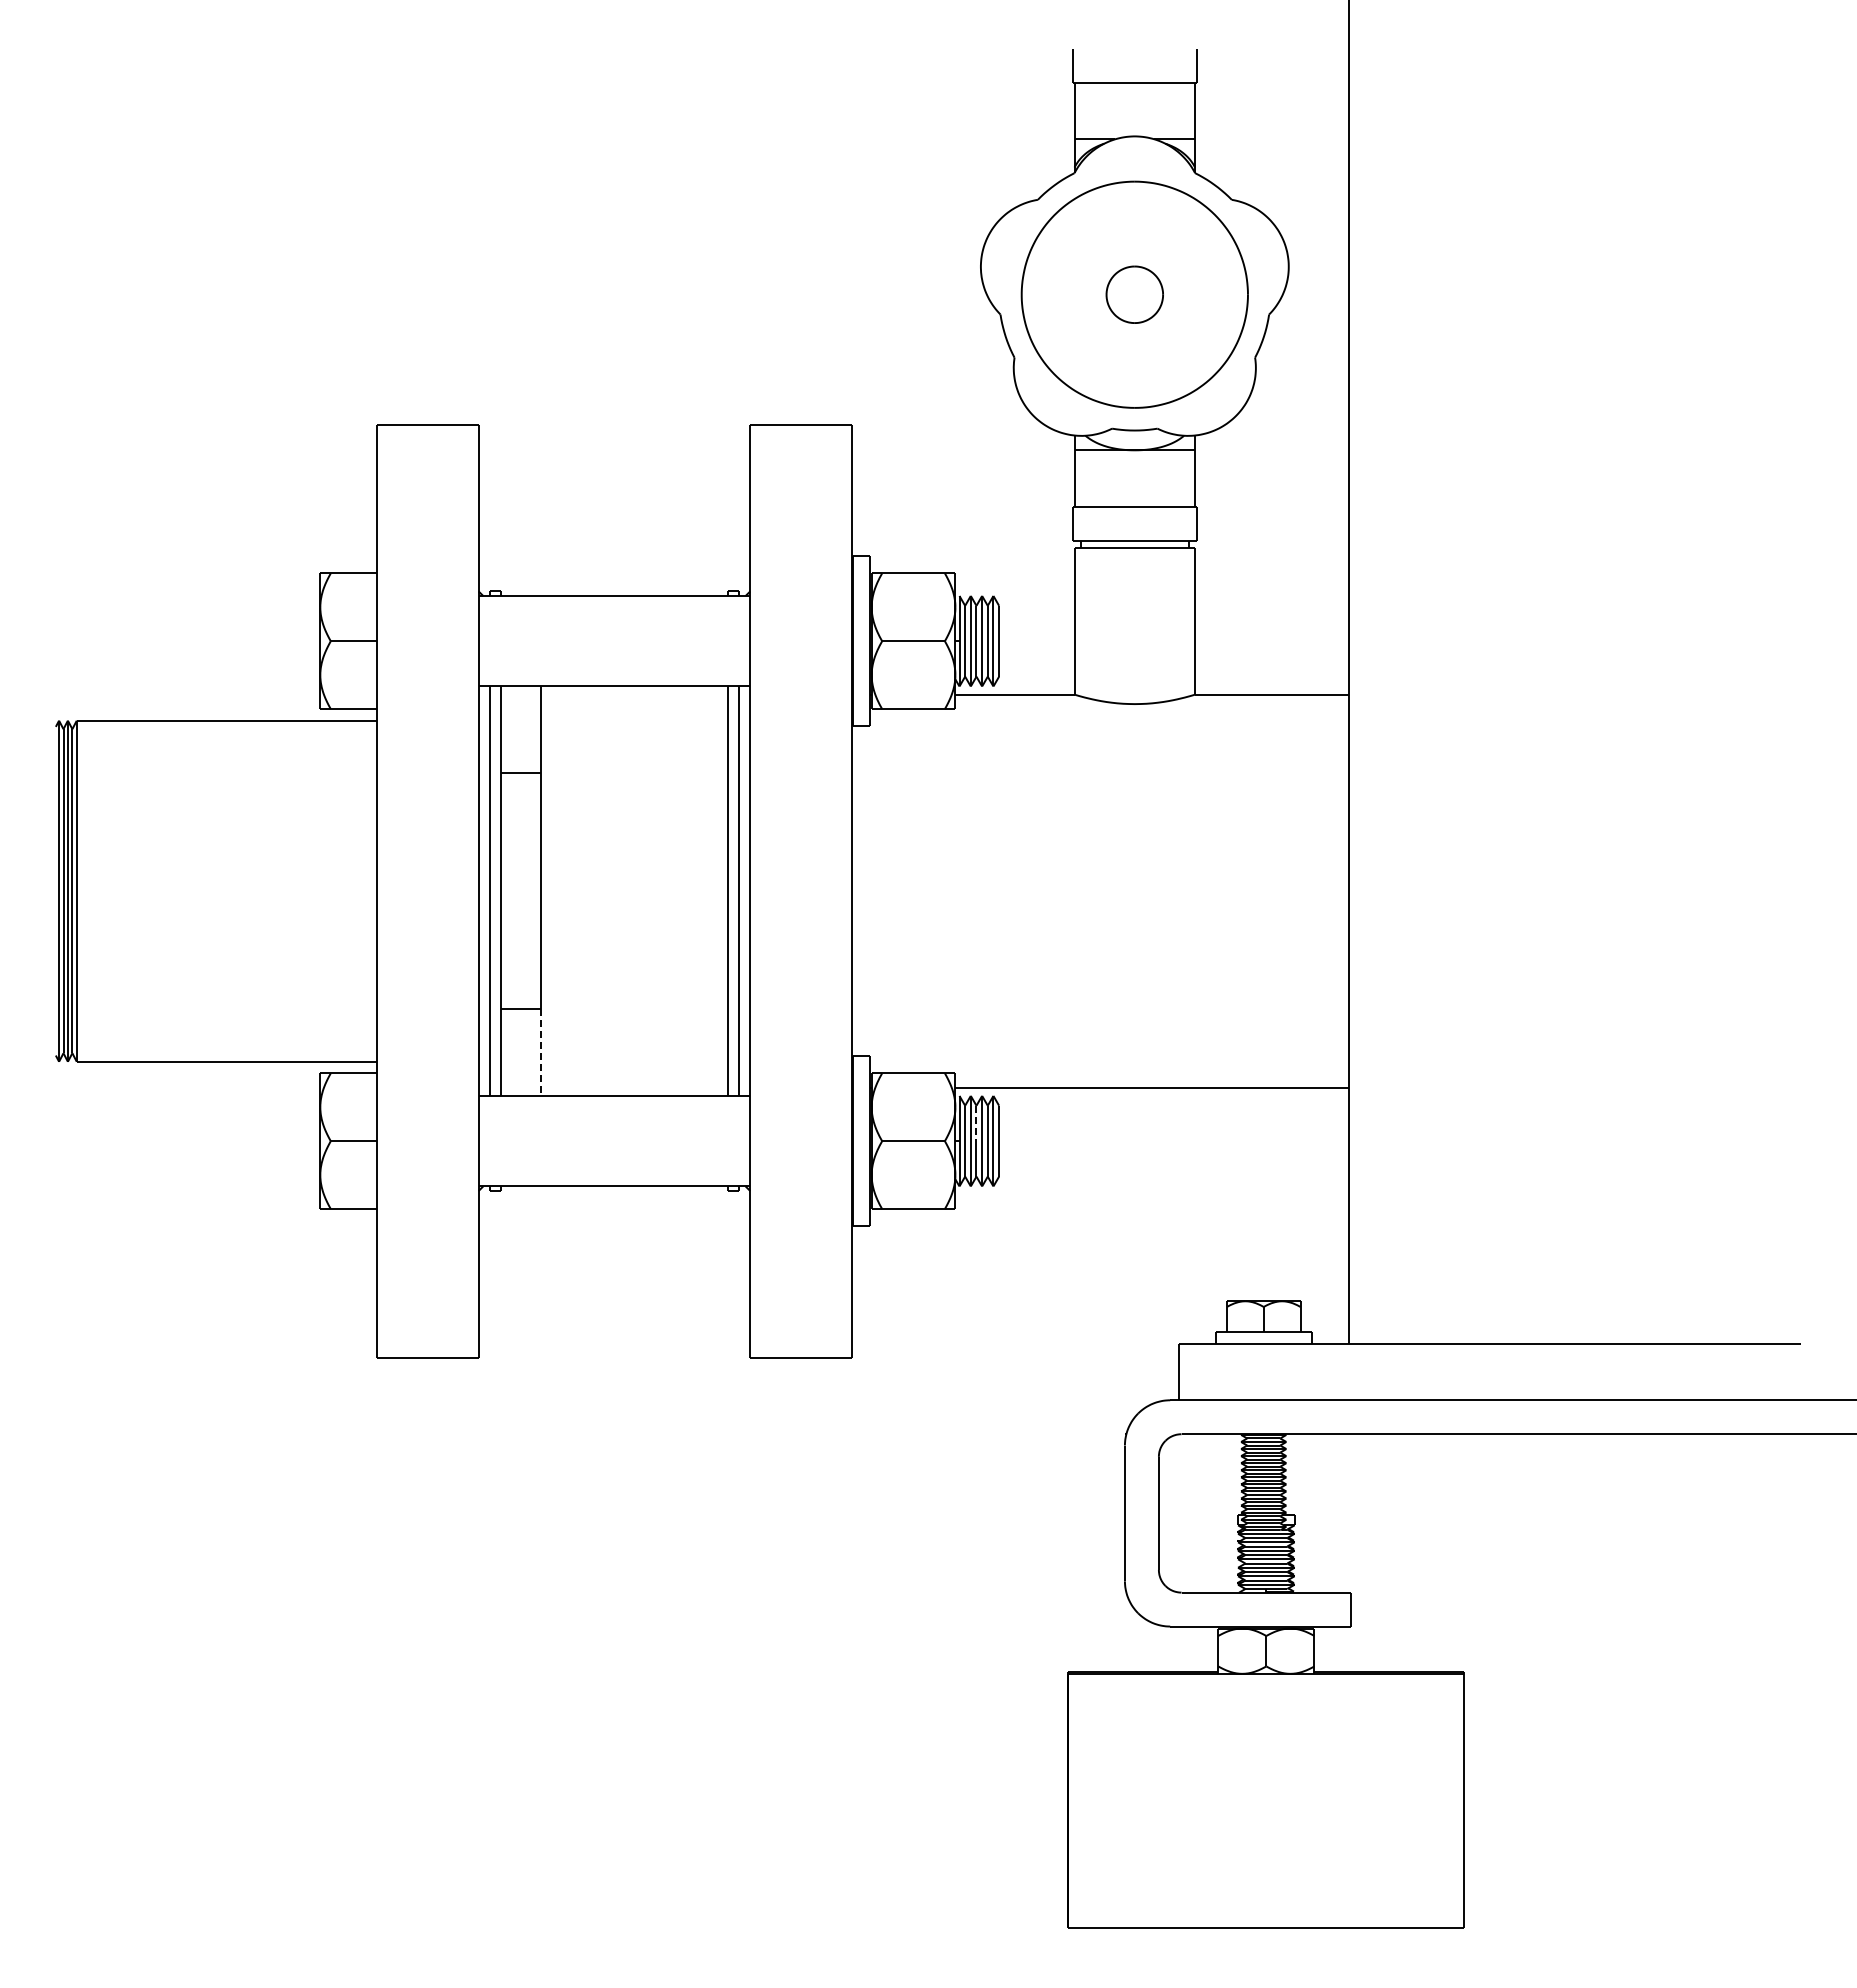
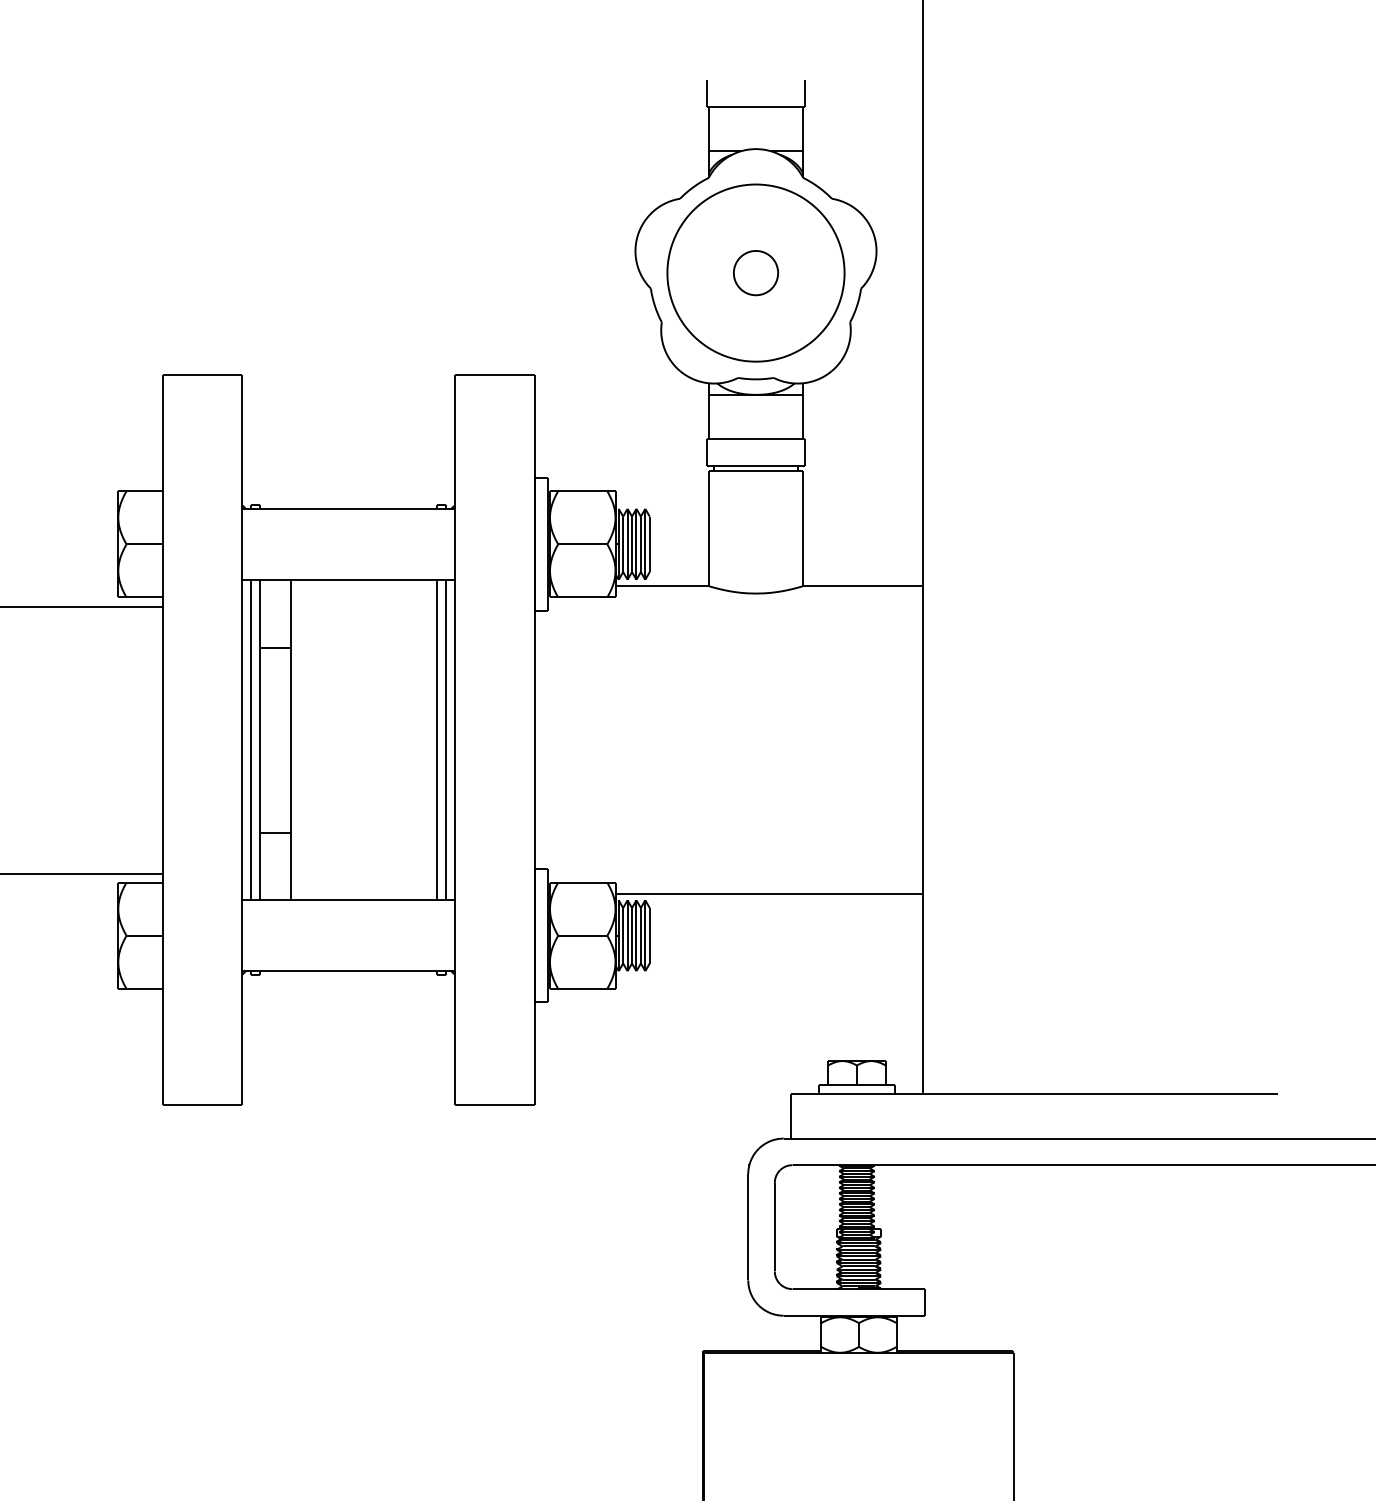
line: (540, 1053) -> (290, 867), dashed -> solid
line: (976, 1123) -> (632, 921), dashed -> solid

